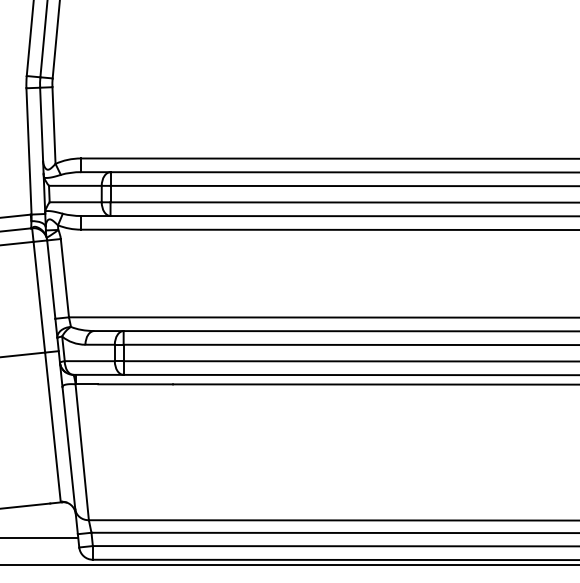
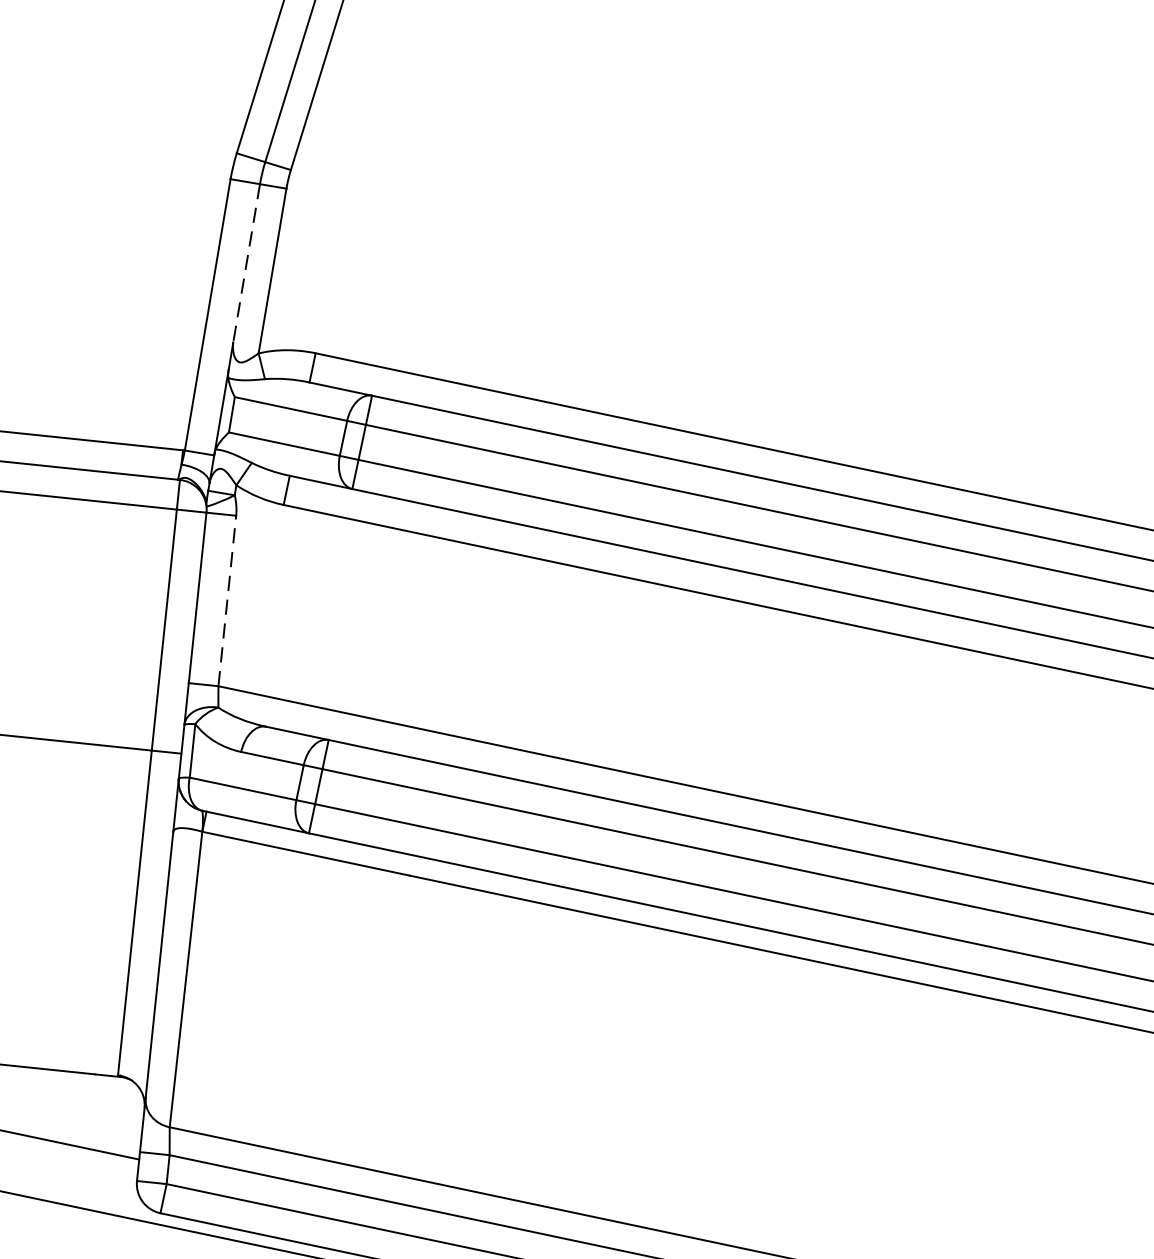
line: (41, 124) -> (246, 263), solid -> dashed
line: (64, 277) -> (226, 599), solid -> dashed

